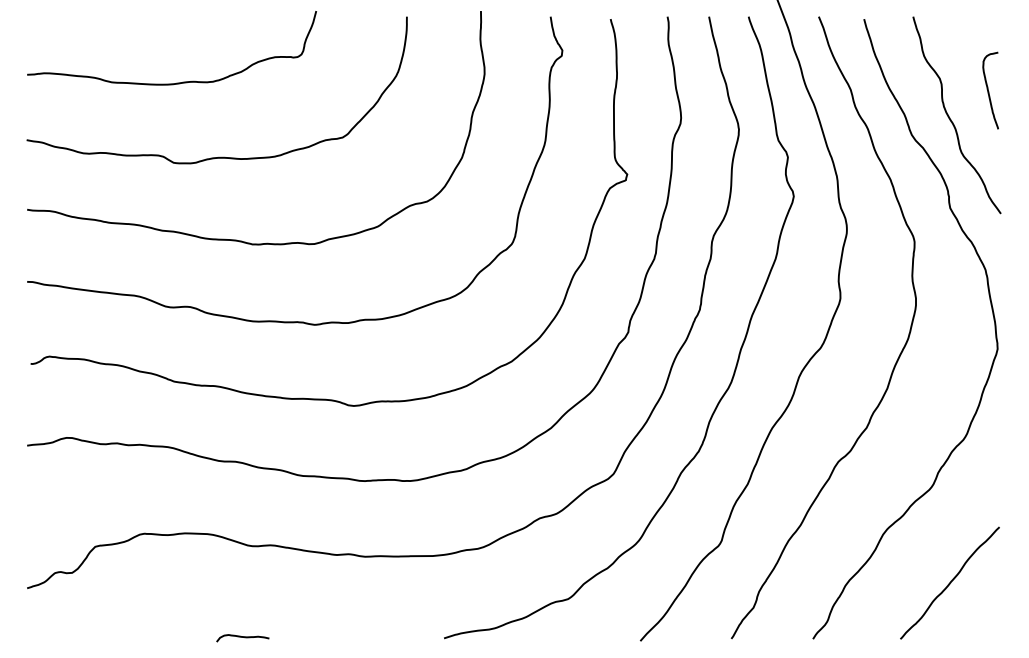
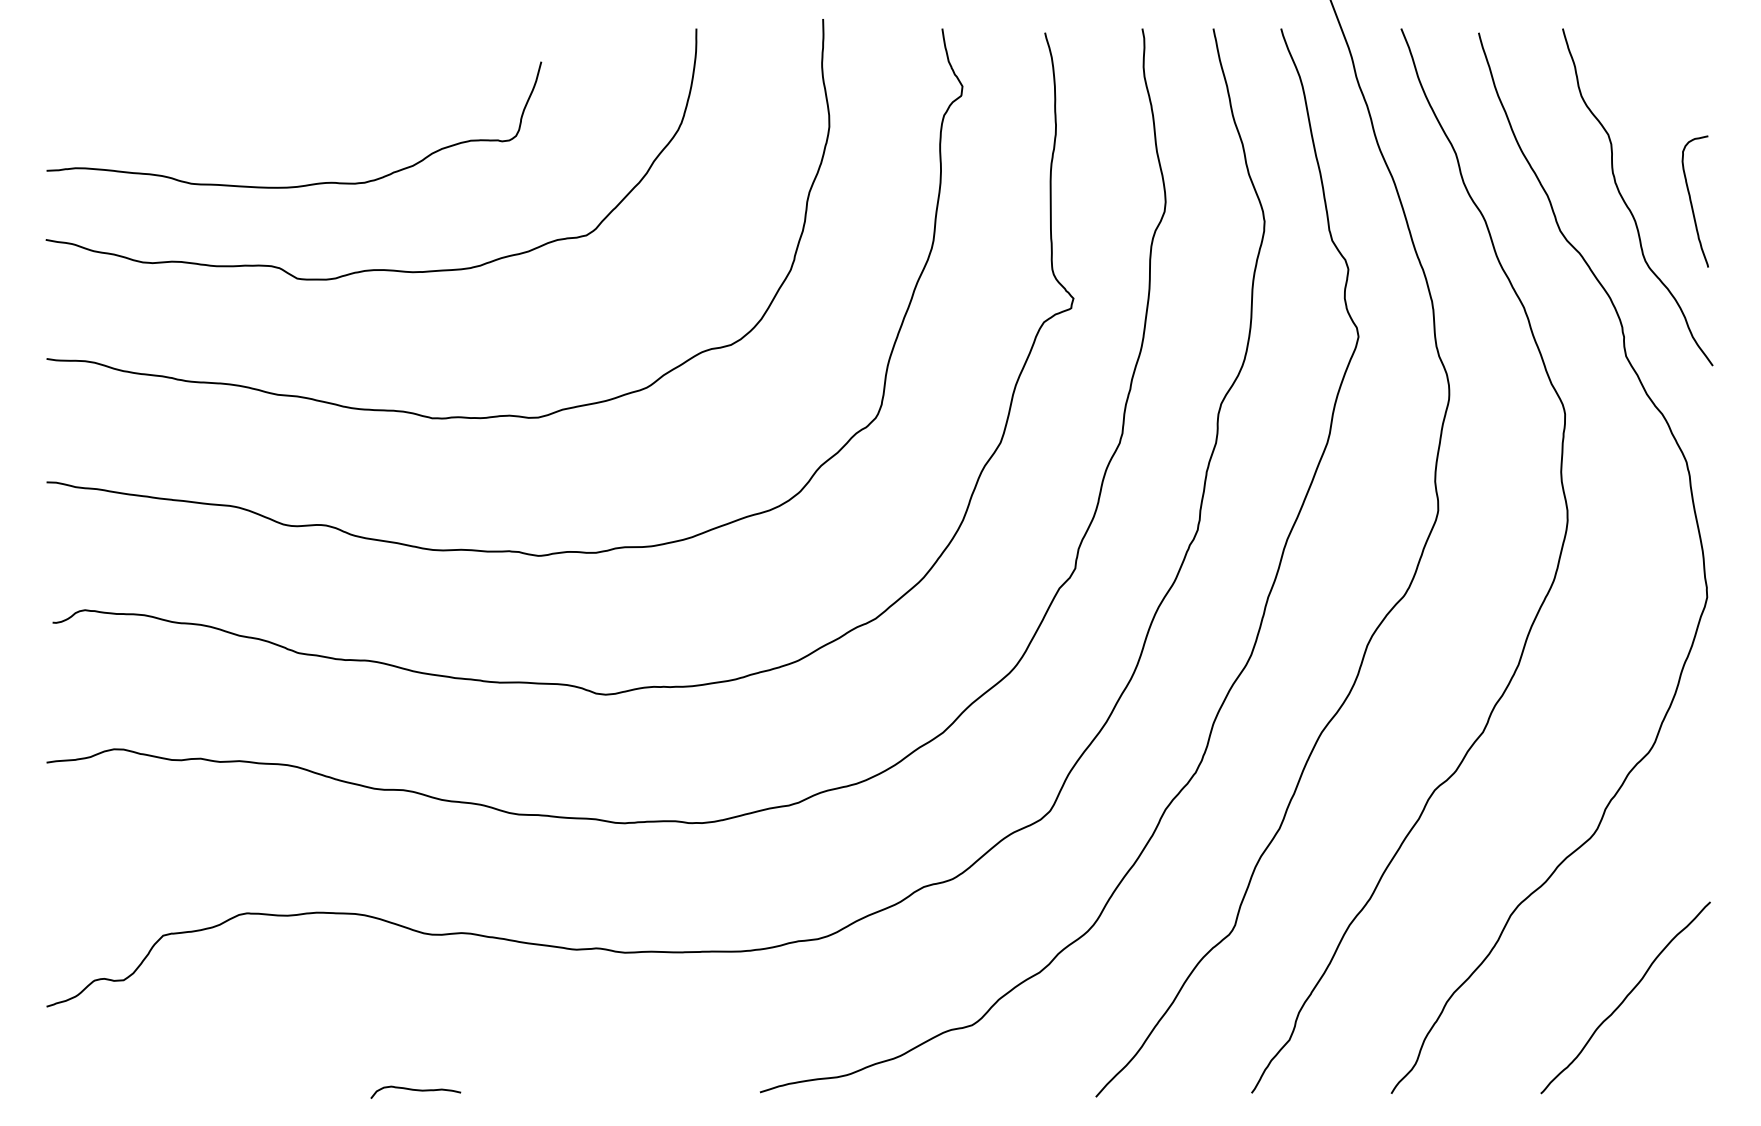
curve: (176, 82) -> (302, 183), moved
curve: (989, 91) -> (1693, 202), moved

